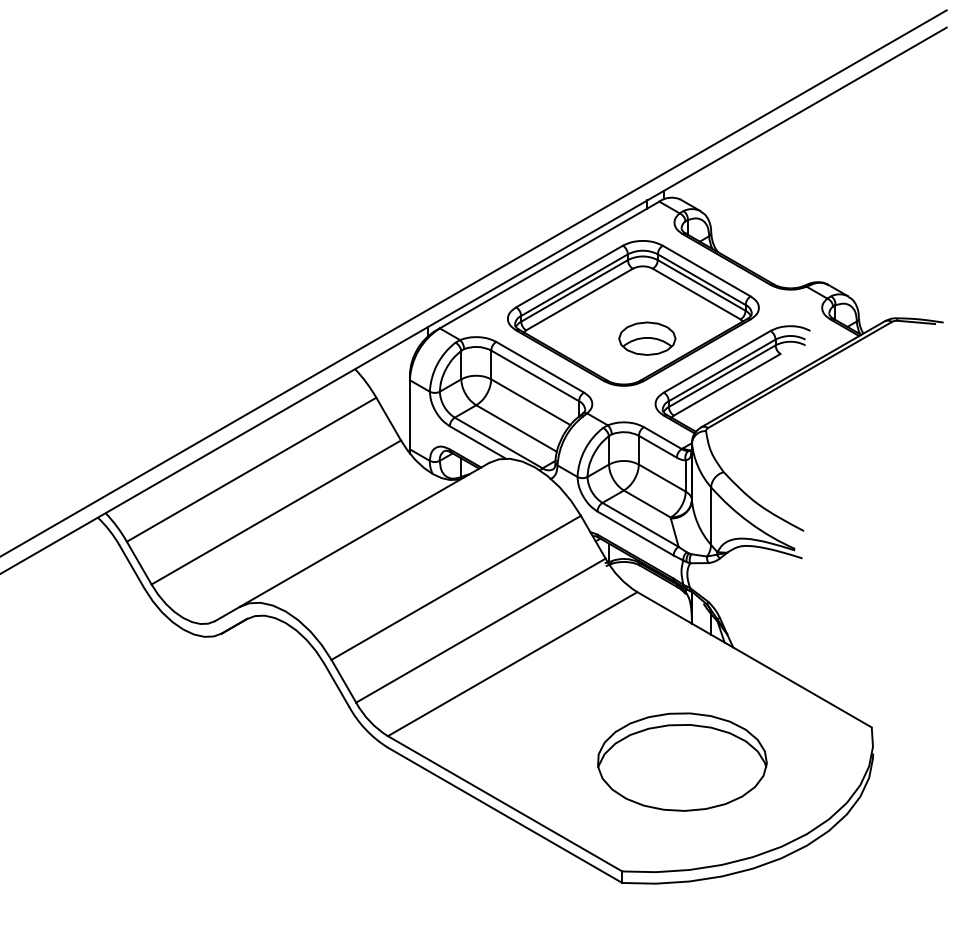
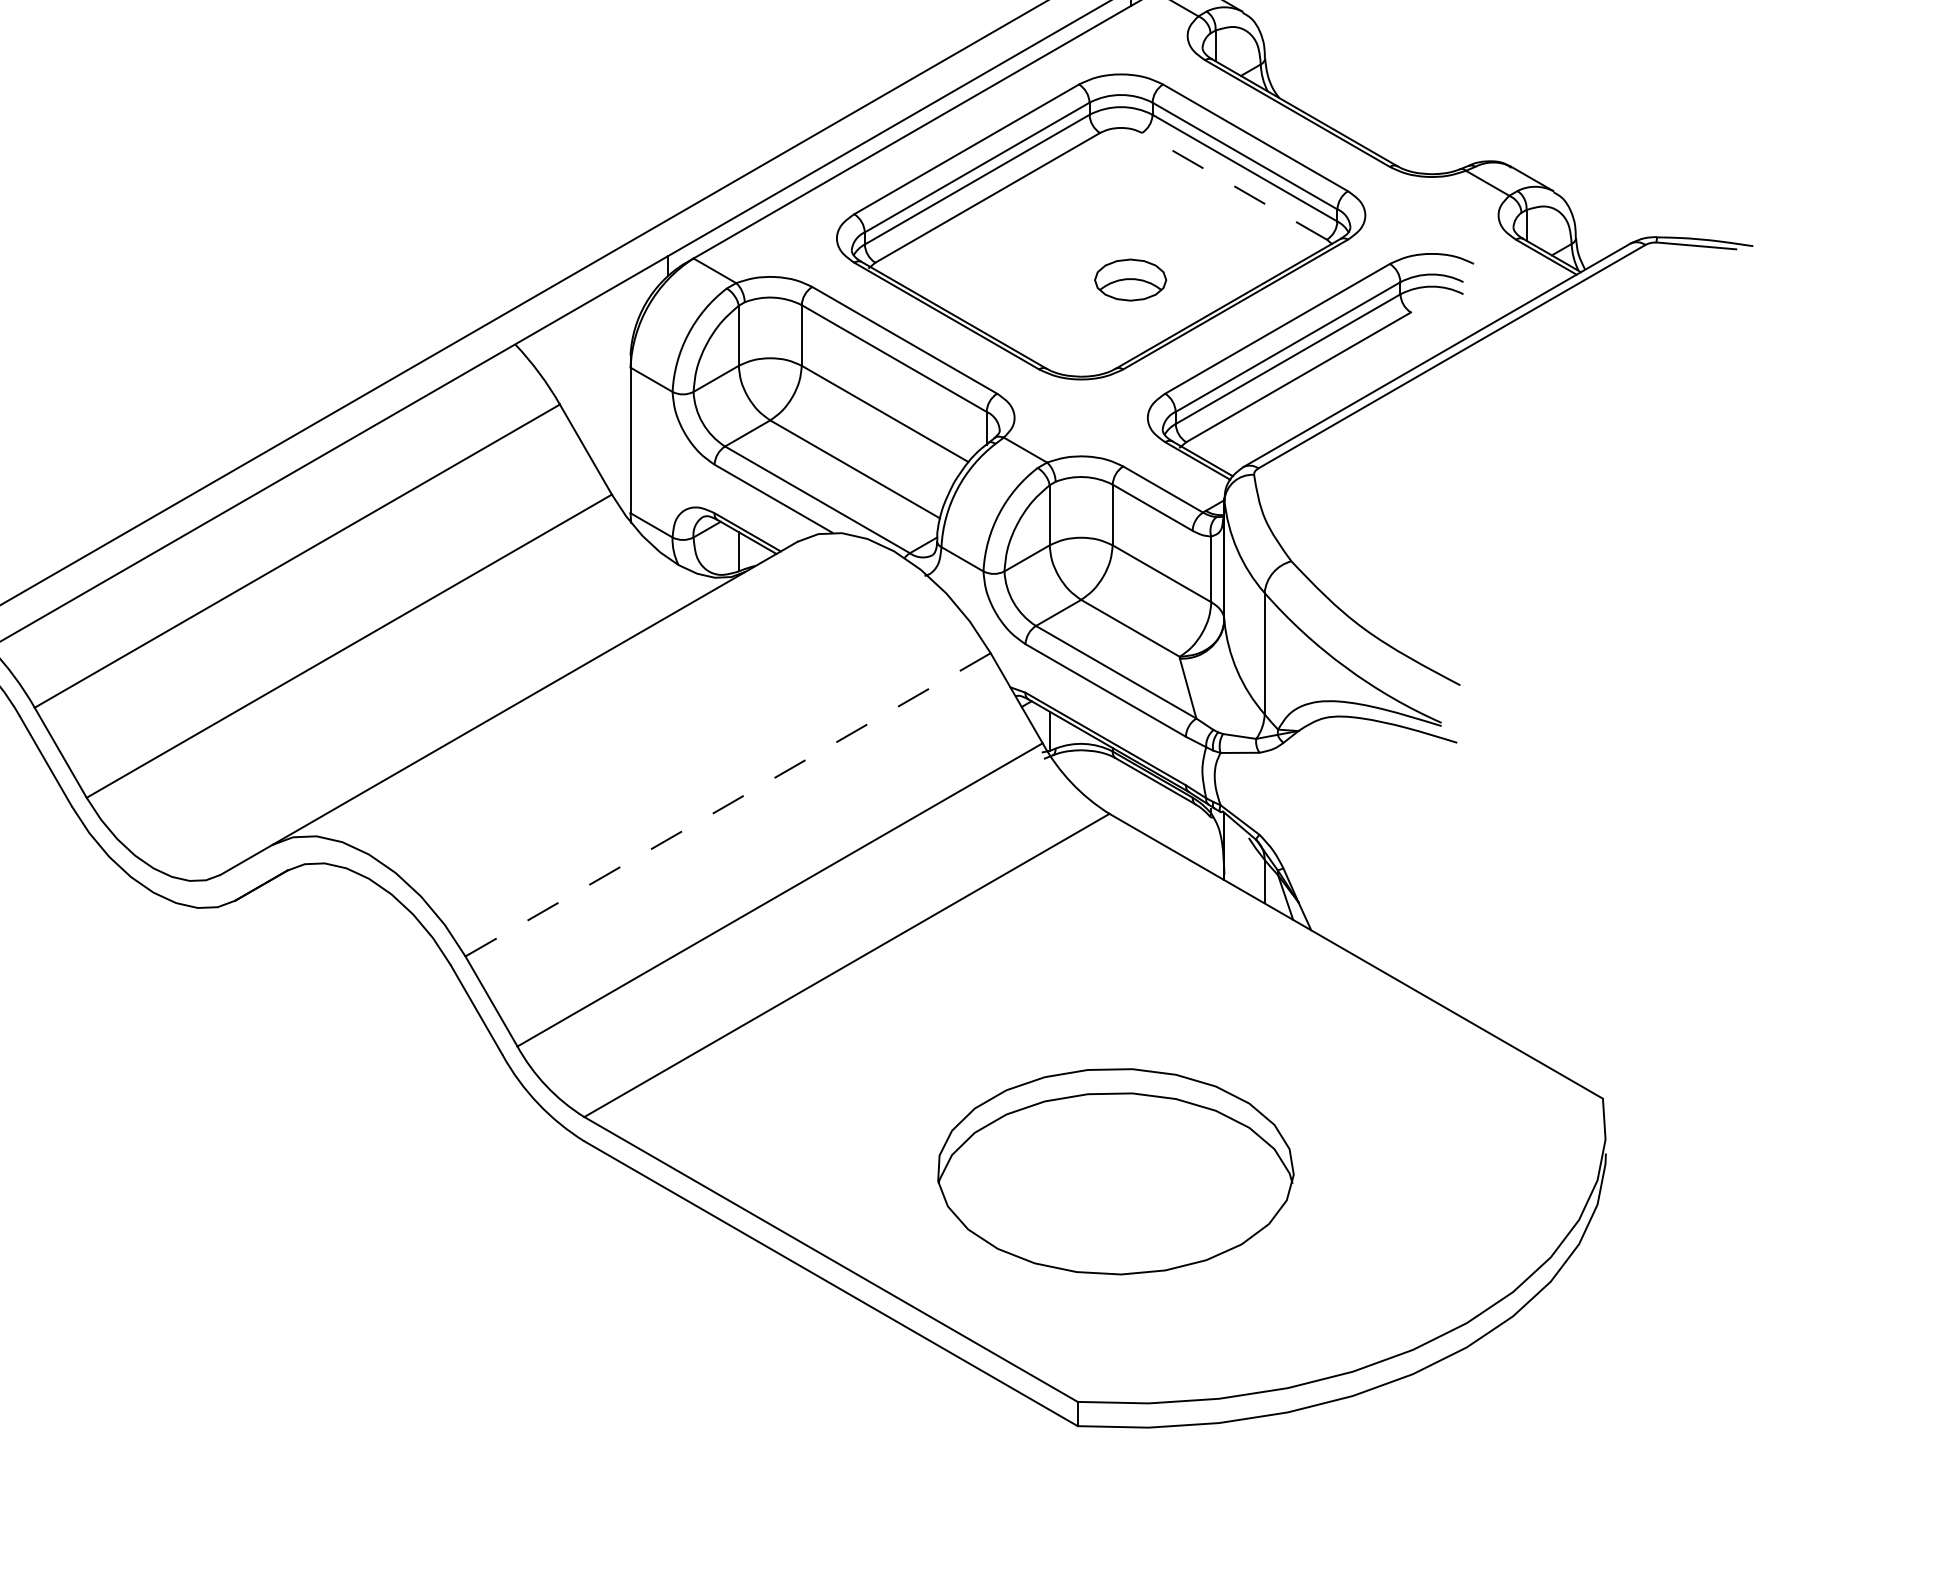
line: (696, 294) -> (1233, 187), solid -> dashed
part: (647, 338) -> (1130, 279), size x0.6
line: (455, 588) -> (726, 806), solid -> dashed
part: (682, 761) -> (1116, 1170), moved

